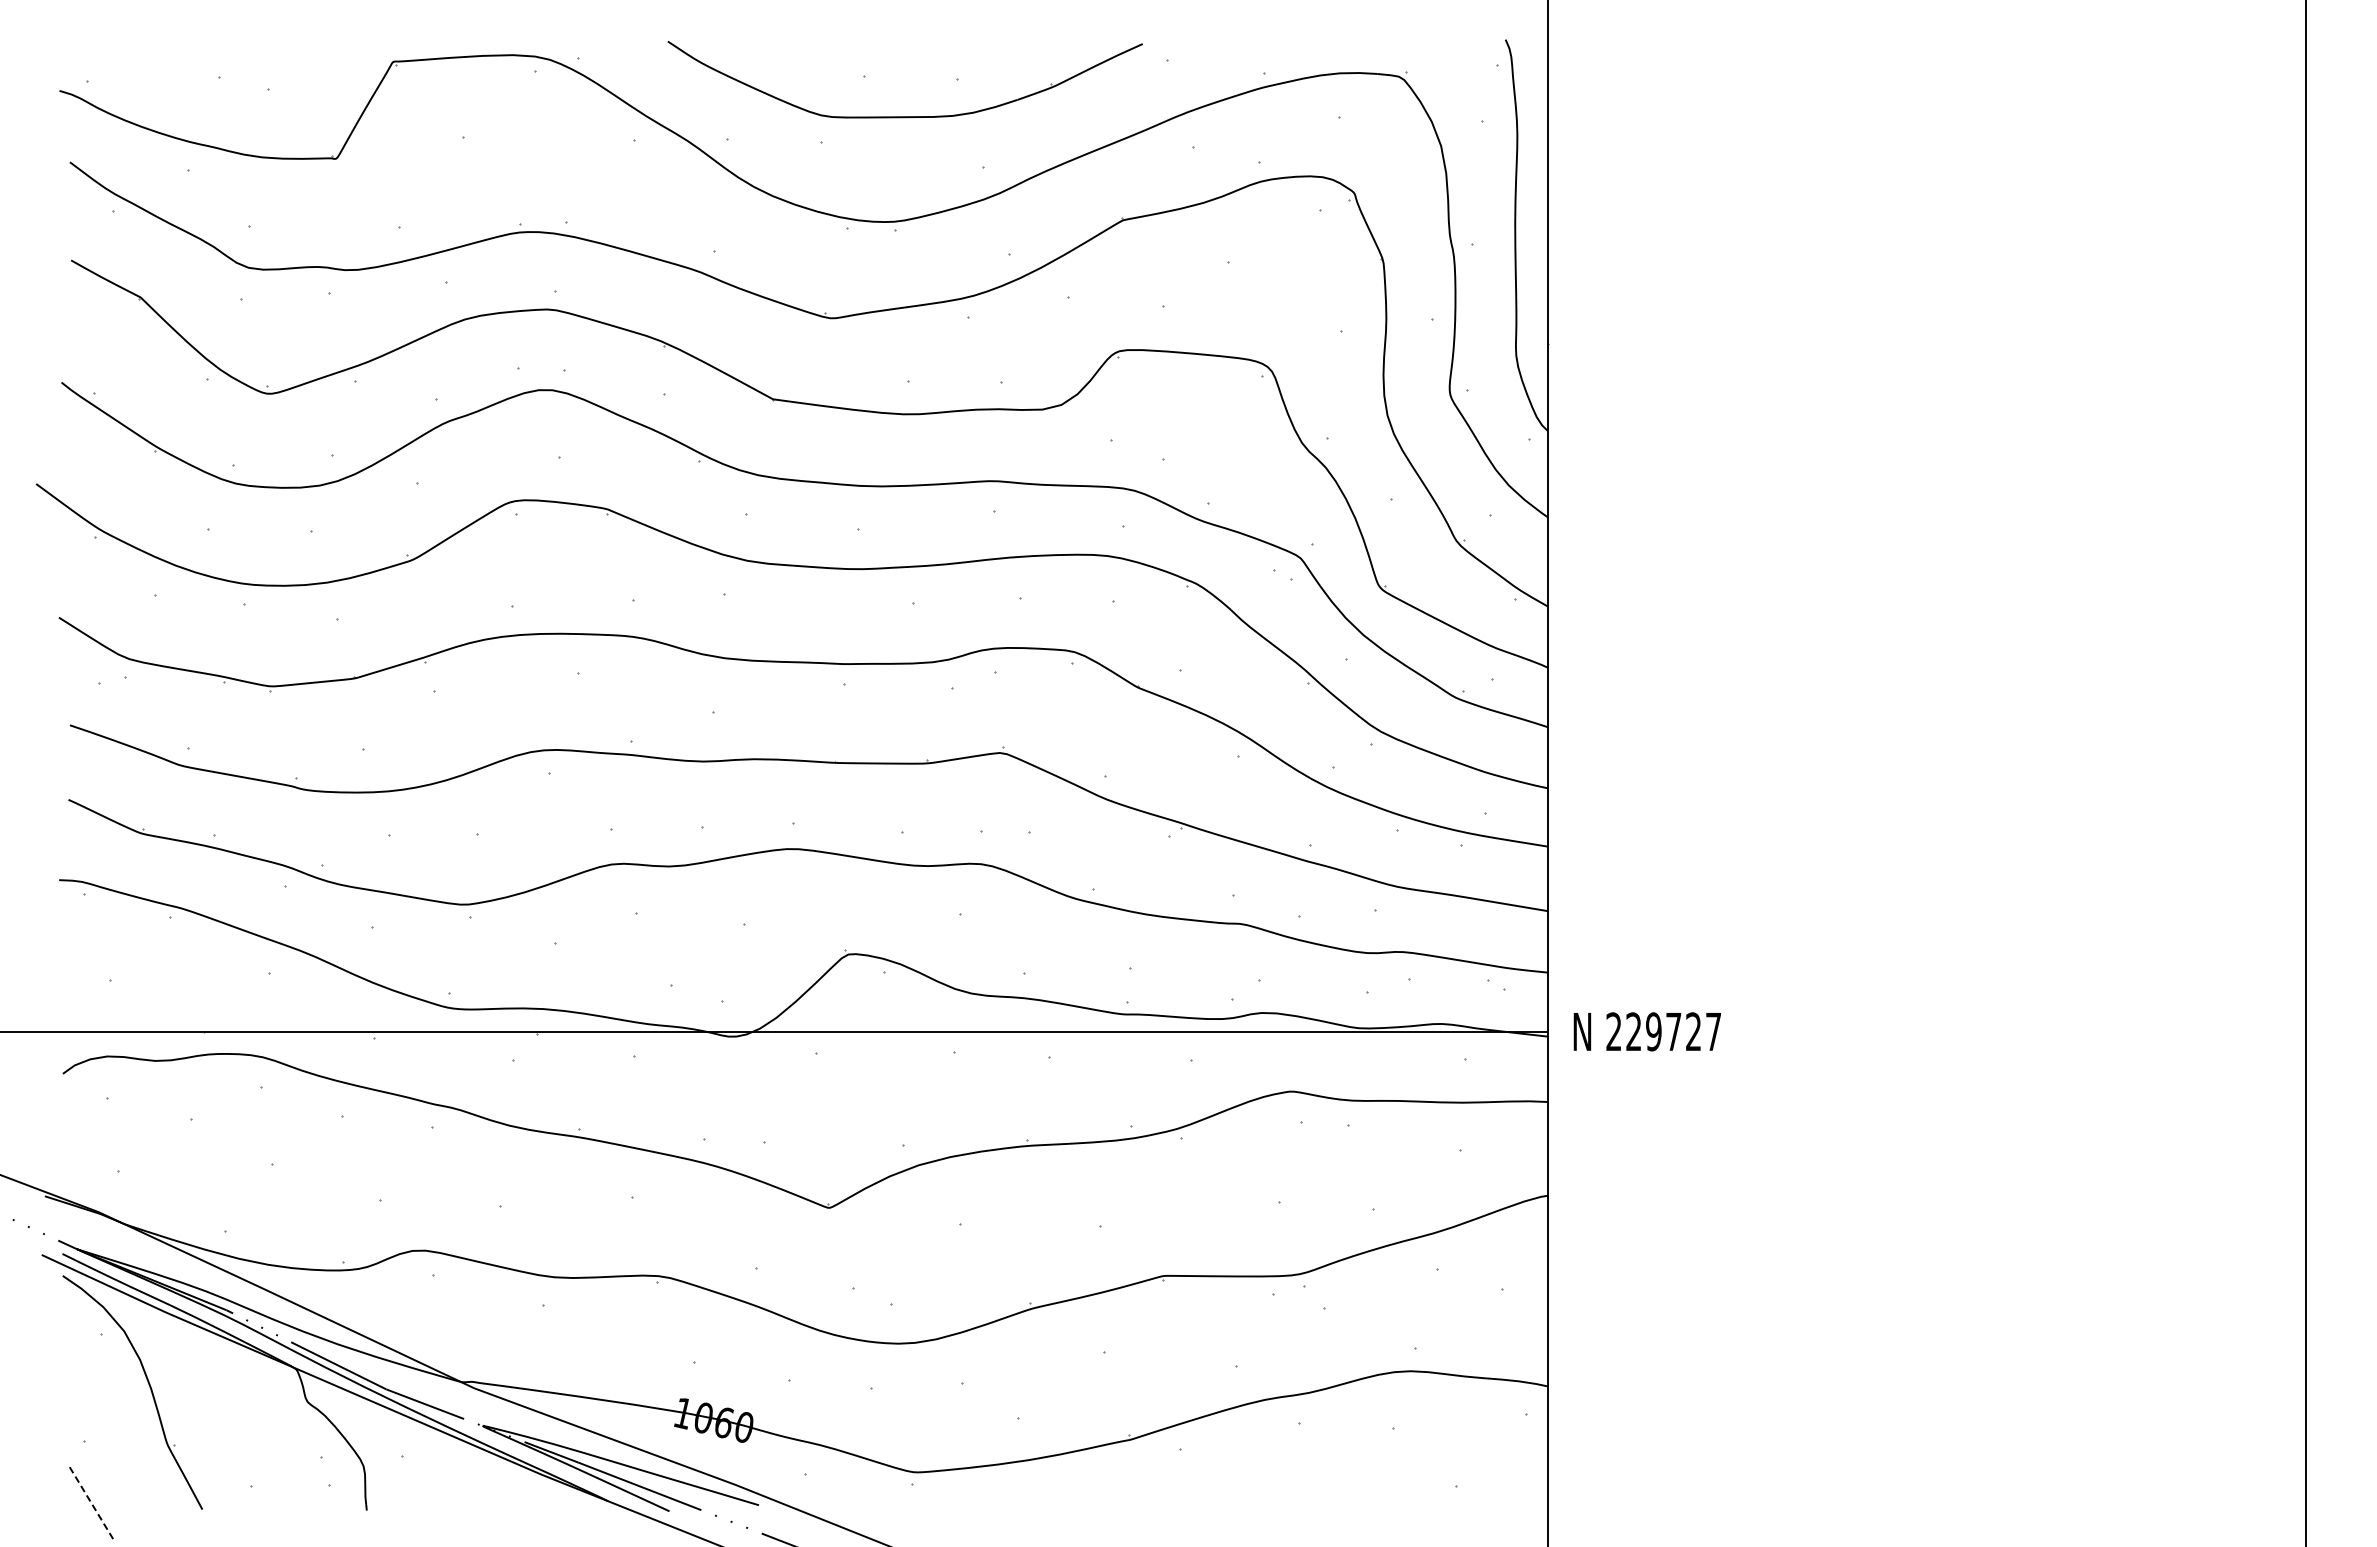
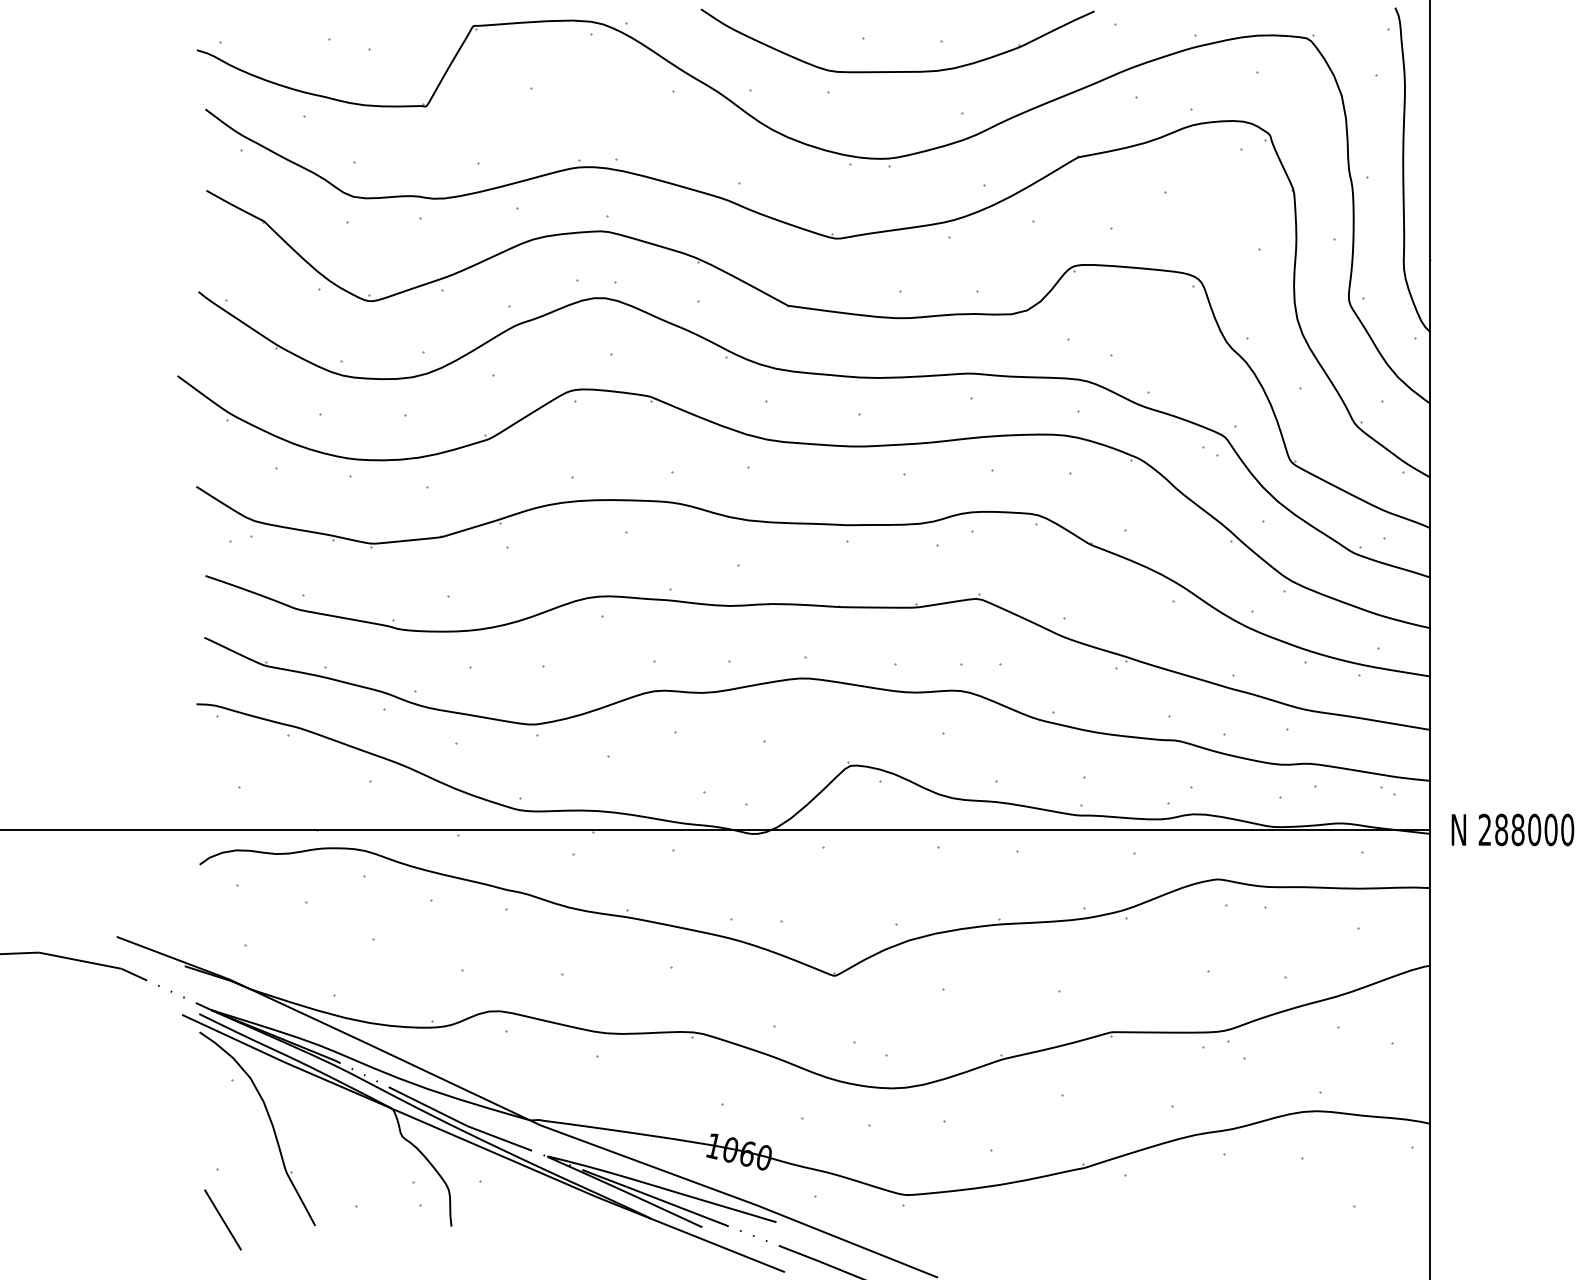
text: (1673, 1031) -> (1534, 829), 229727 -> 288000
line: (90, 1501) -> (222, 1219), dashed -> solid

